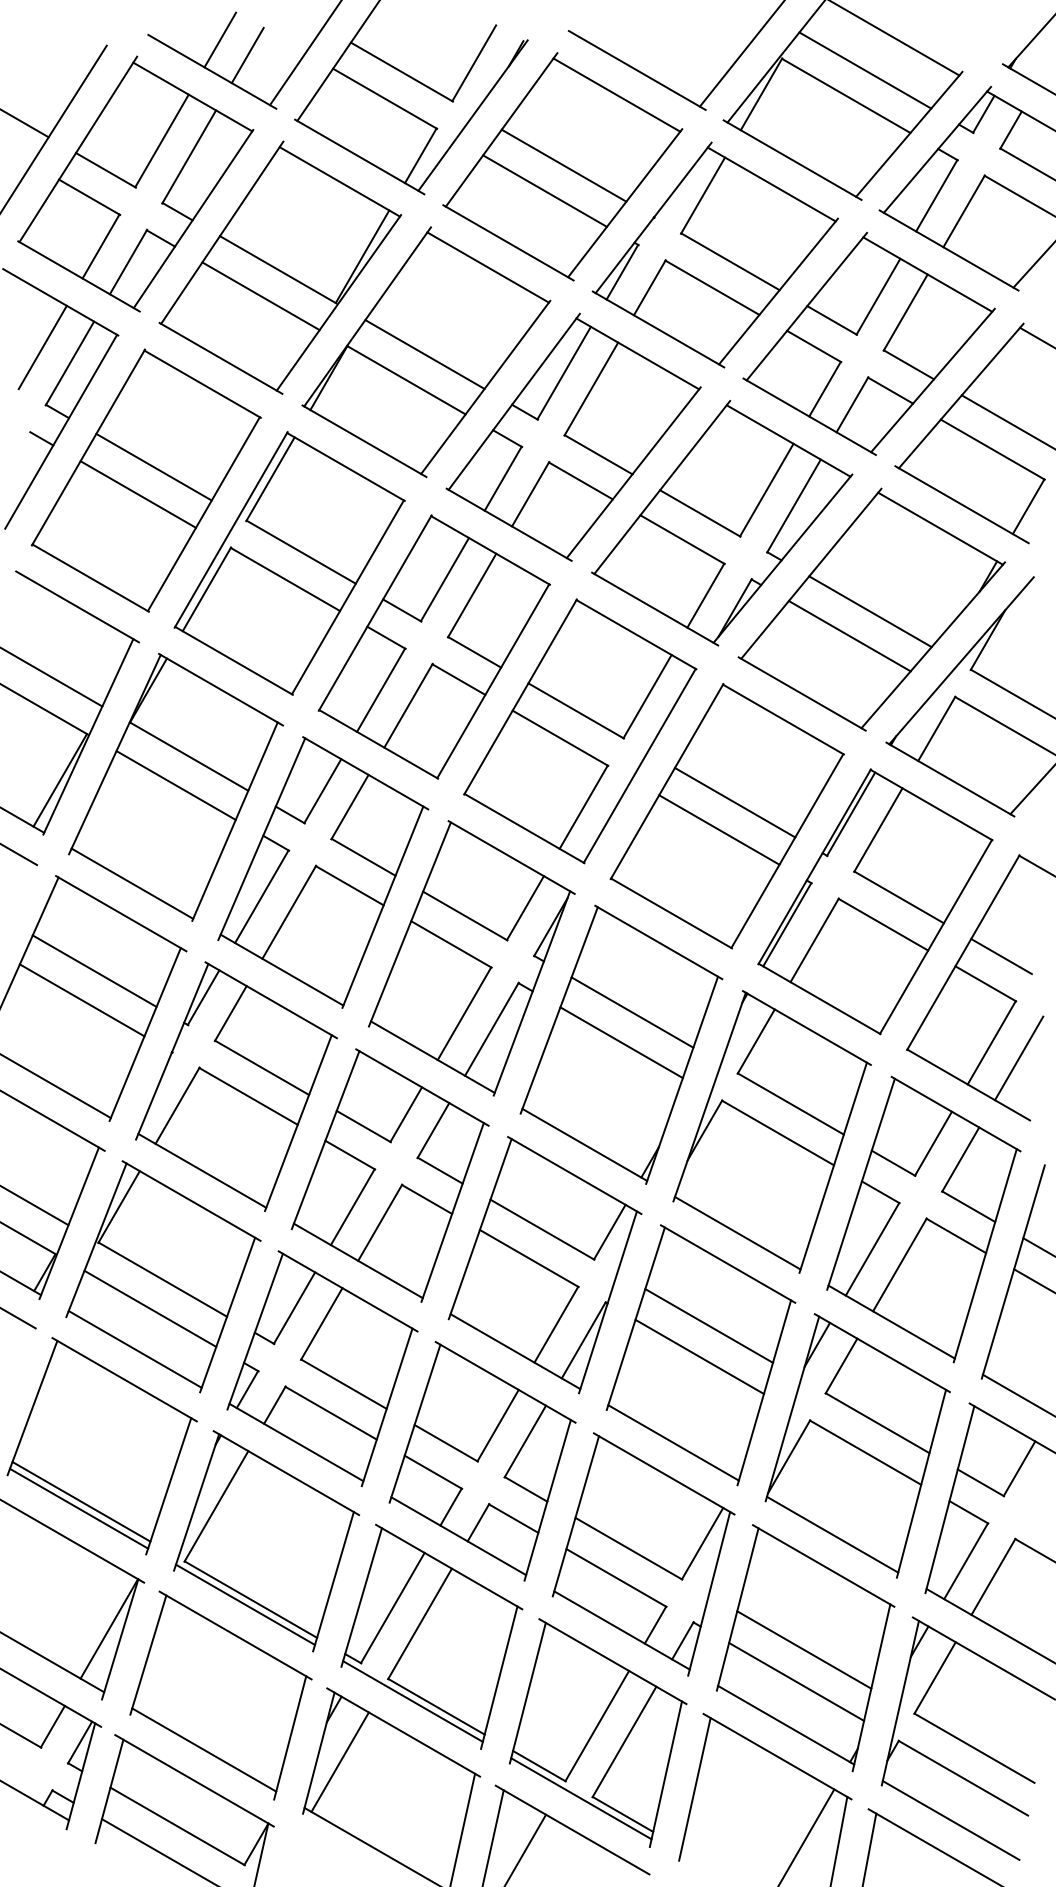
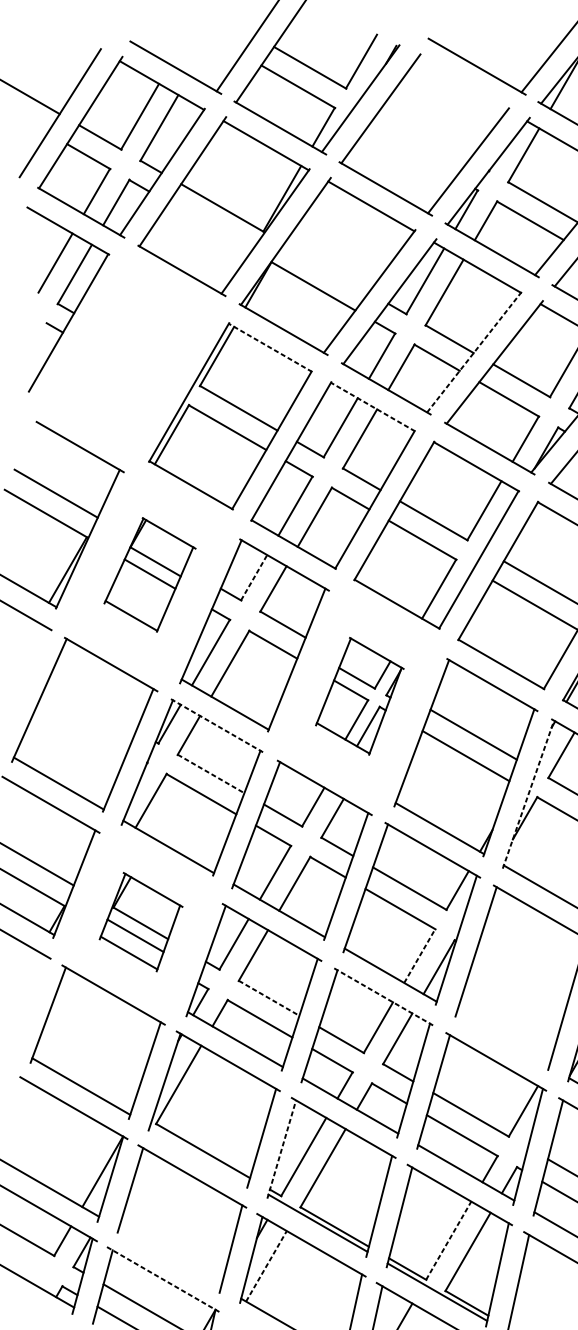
line: (220, 39) -> (181, 44), removed
line: (247, 55) -> (200, 56), removed
line: (616, 94) -> (462, 83), removed
line: (563, 165) -> (424, 134), removed
line: (544, 190) -> (411, 151), removed
line: (260, 296) -> (209, 226), removed
line: (424, 354) -> (326, 268), removed
line: (345, 466) -> (270, 347), solid -> dashed
line: (634, 472) -> (475, 351), solid -> dashed
part: (145, 480) -> (128, 357), removed
line: (490, 550) -> (373, 407), solid -> dashed
part: (175, 786) -> (149, 574), size x0.6
line: (322, 791) -> (253, 577), solid -> dashed
part: (471, 958) -> (359, 696), size x0.6
line: (94, 970) -> (92, 704), removed
line: (81, 1000) -> (83, 726), removed
line: (271, 1000) -> (217, 726), solid -> dashed
line: (262, 1068) -> (211, 774), solid -> dashed
line: (709, 1096) -> (528, 794), solid -> dashed
part: (163, 1276) -> (141, 921), size x0.6
line: (556, 1324) -> (419, 955), solid -> dashed
line: (708, 1325) -> (527, 956), removed
line: (699, 1356) -> (521, 978), removed
line: (505, 1382) -> (383, 997), solid -> dashed
line: (344, 1384) -> (269, 998), solid -> dashed
line: (673, 1442) -> (502, 1039), removed
line: (81, 1501) -> (83, 1081), removed
line: (361, 1597) -> (281, 1149), solid -> dashed
line: (245, 1604) -> (199, 1154), removed
line: (597, 1726) -> (448, 1240), solid -> dashed
line: (204, 1749) -> (170, 1257), removed
line: (340, 1761) -> (266, 1265), solid -> dashed
line: (194, 1780) -> (163, 1279), solid -> dashed

